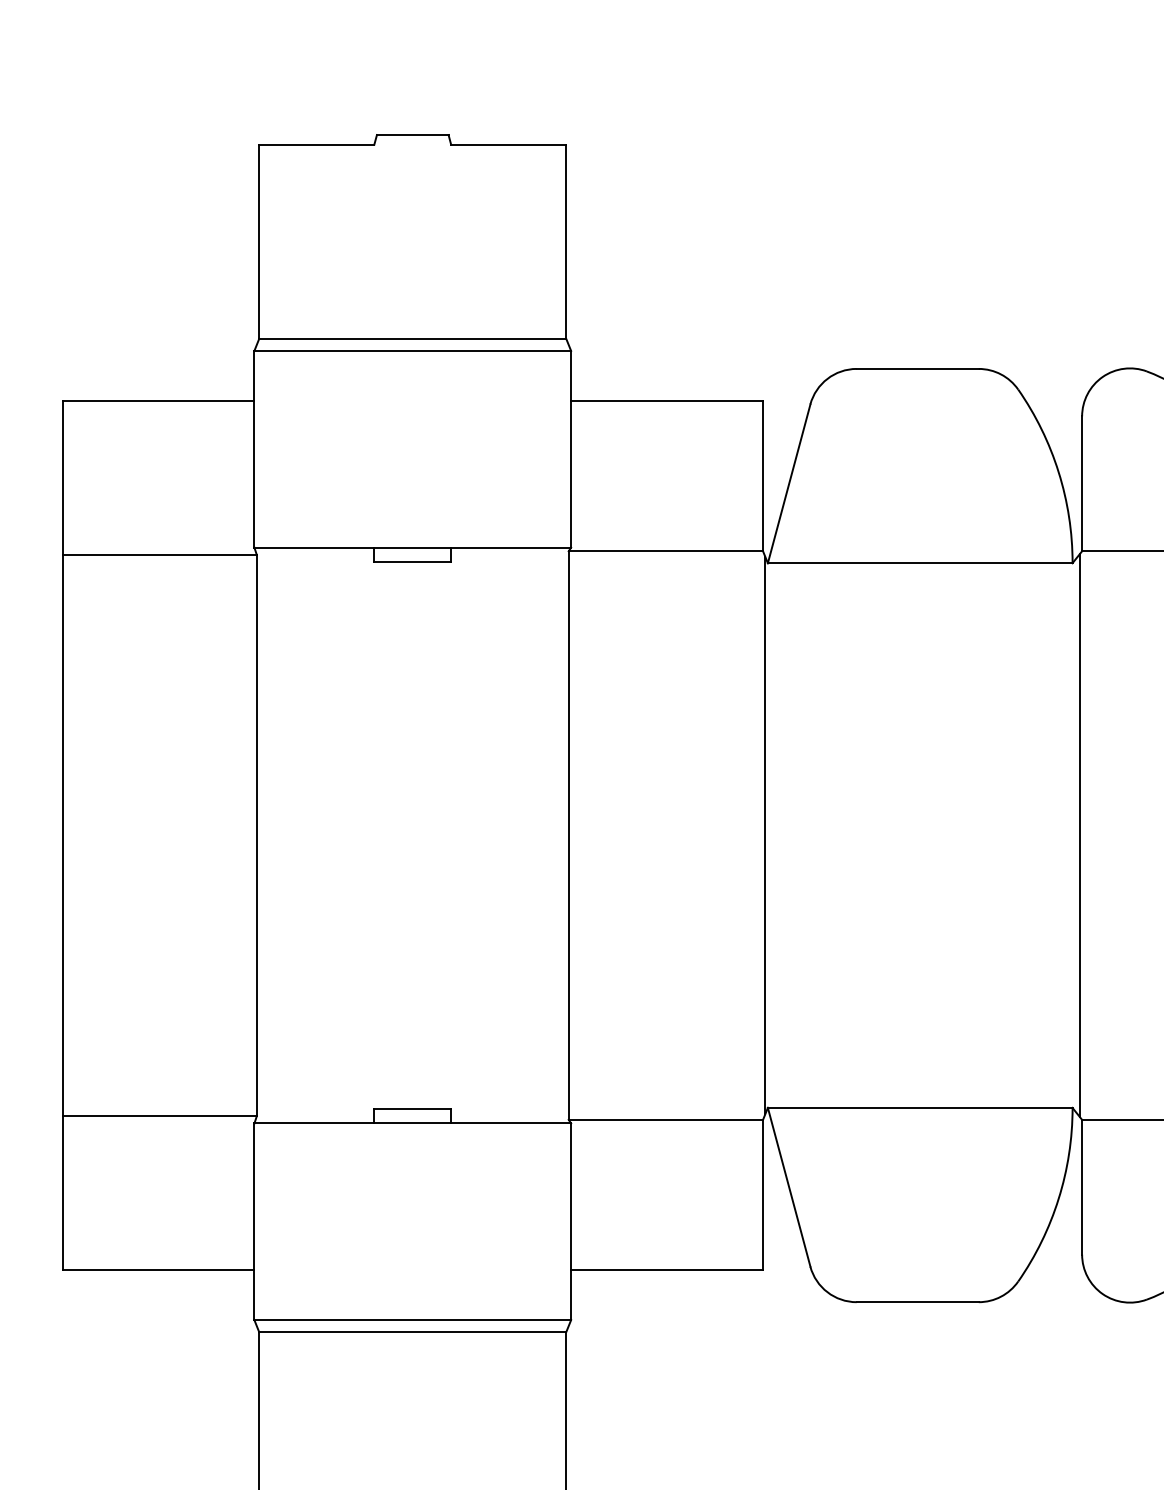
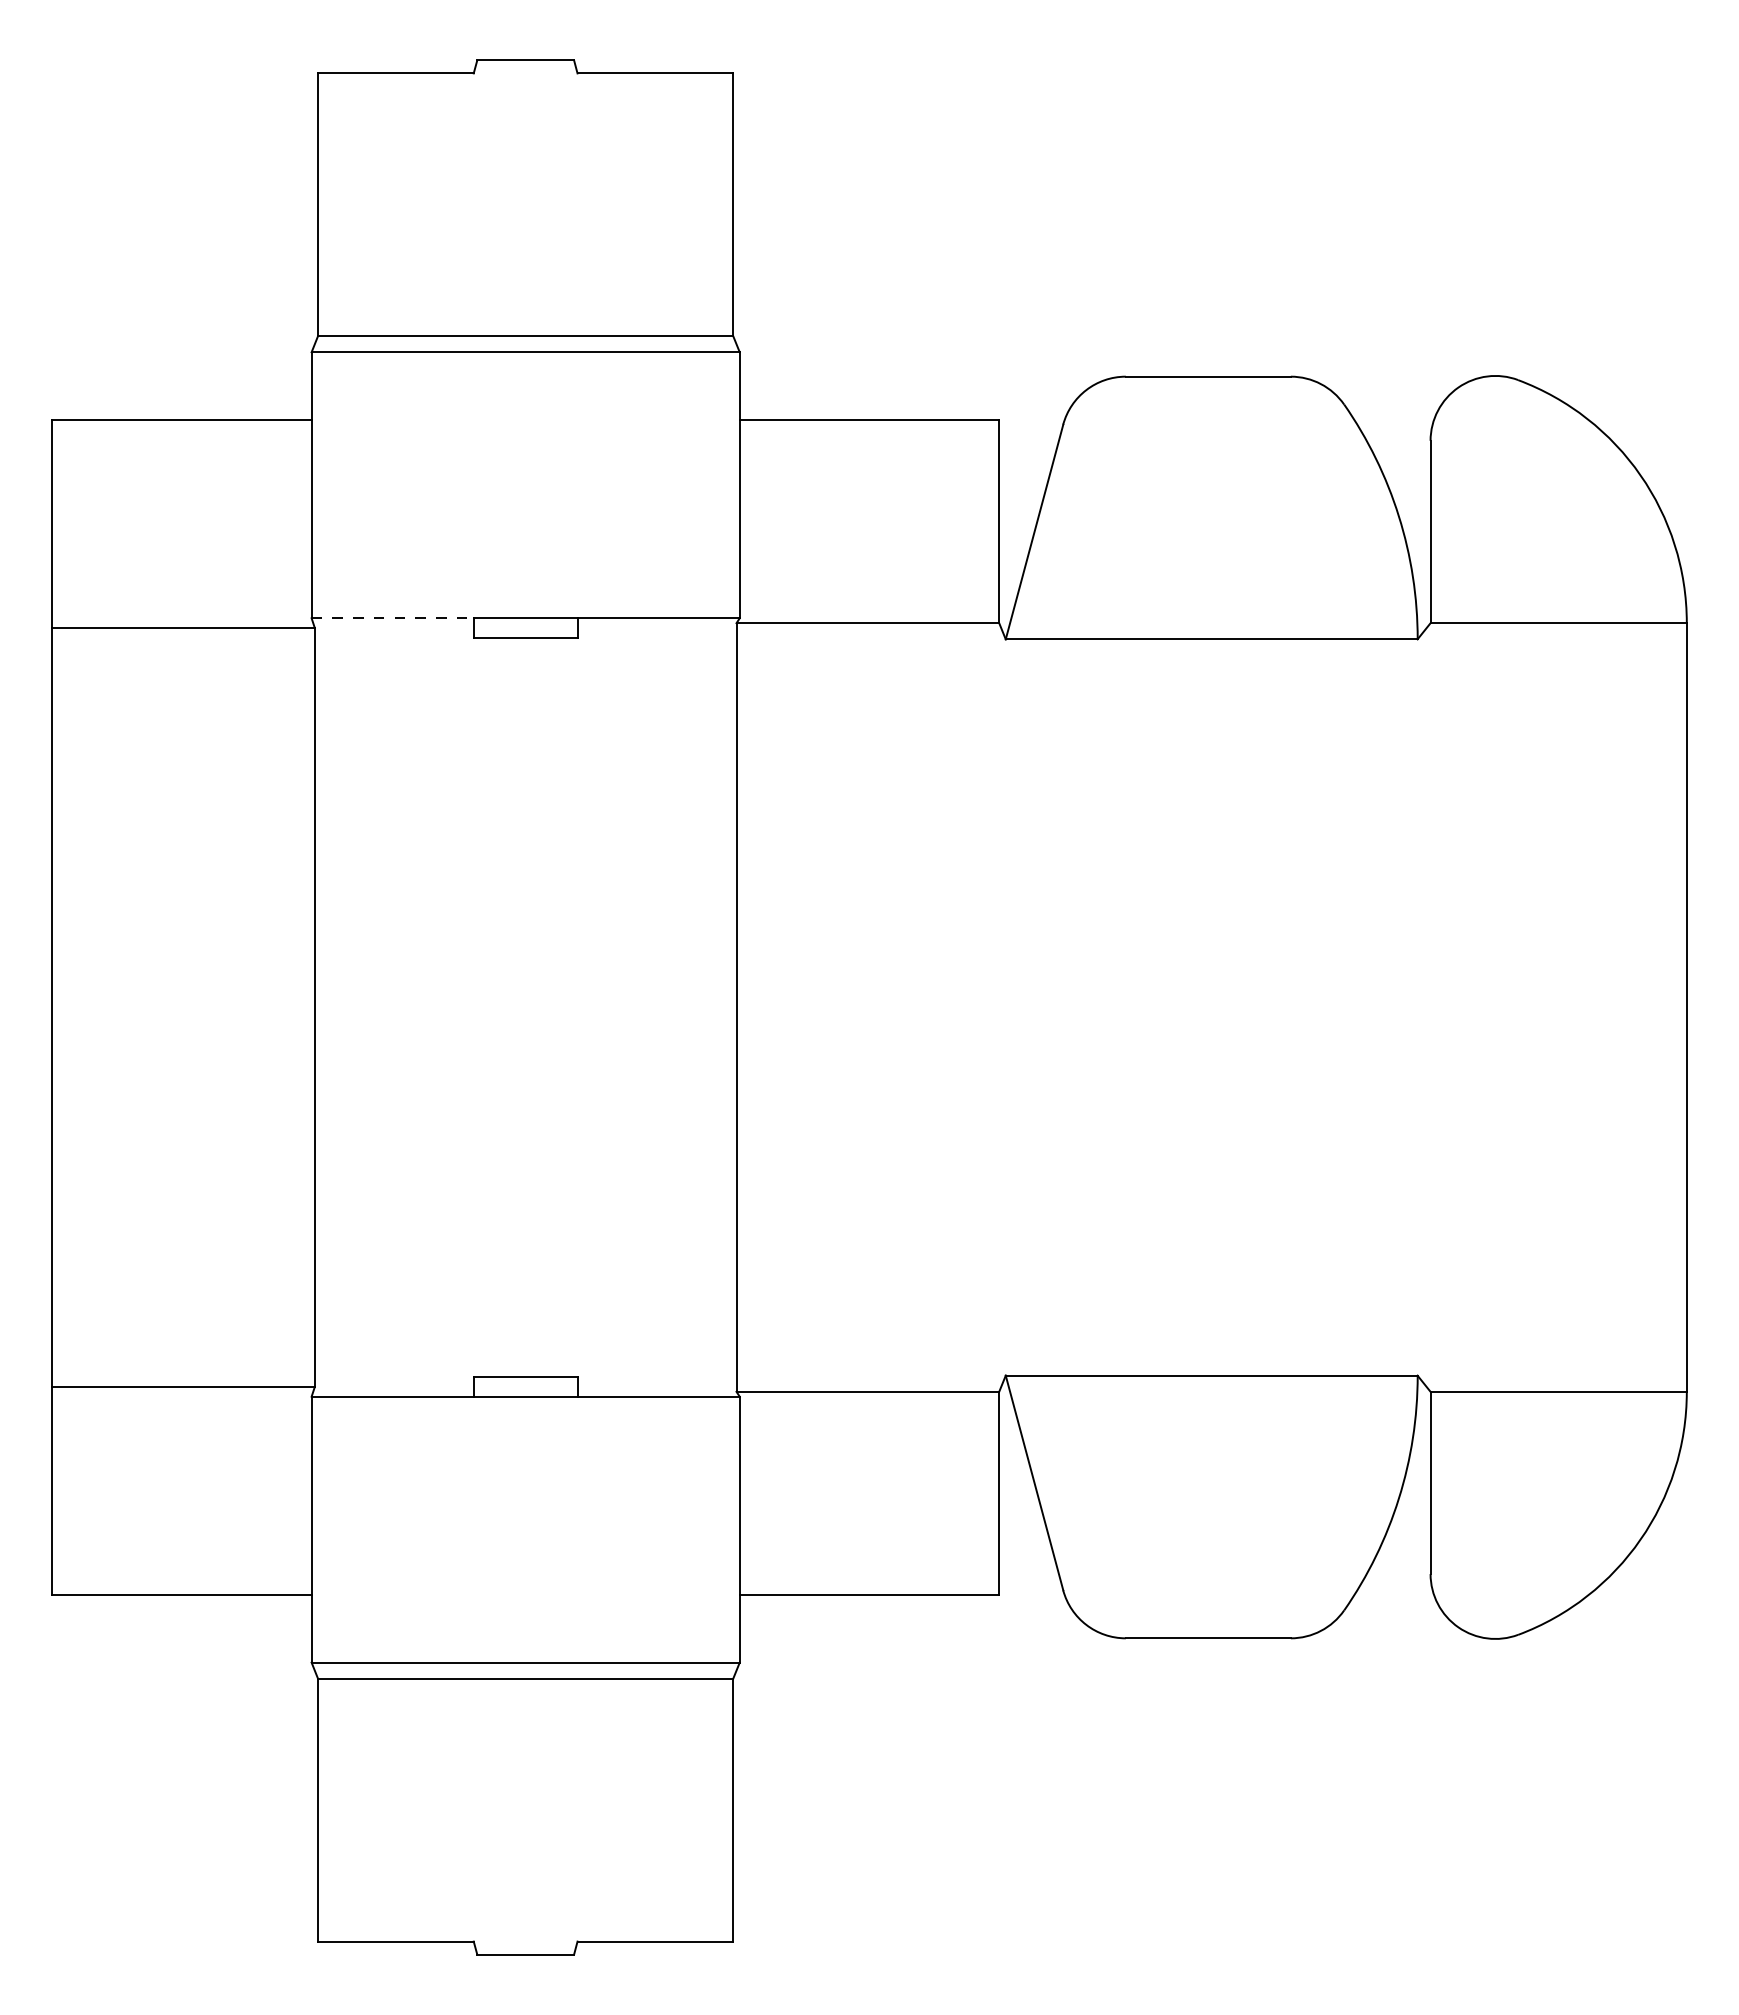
line: (314, 547) -> (393, 618), solid -> dashed
line: (765, 835) -> (1002, 1007), removed
line: (1079, 835) -> (1427, 1007), removed

